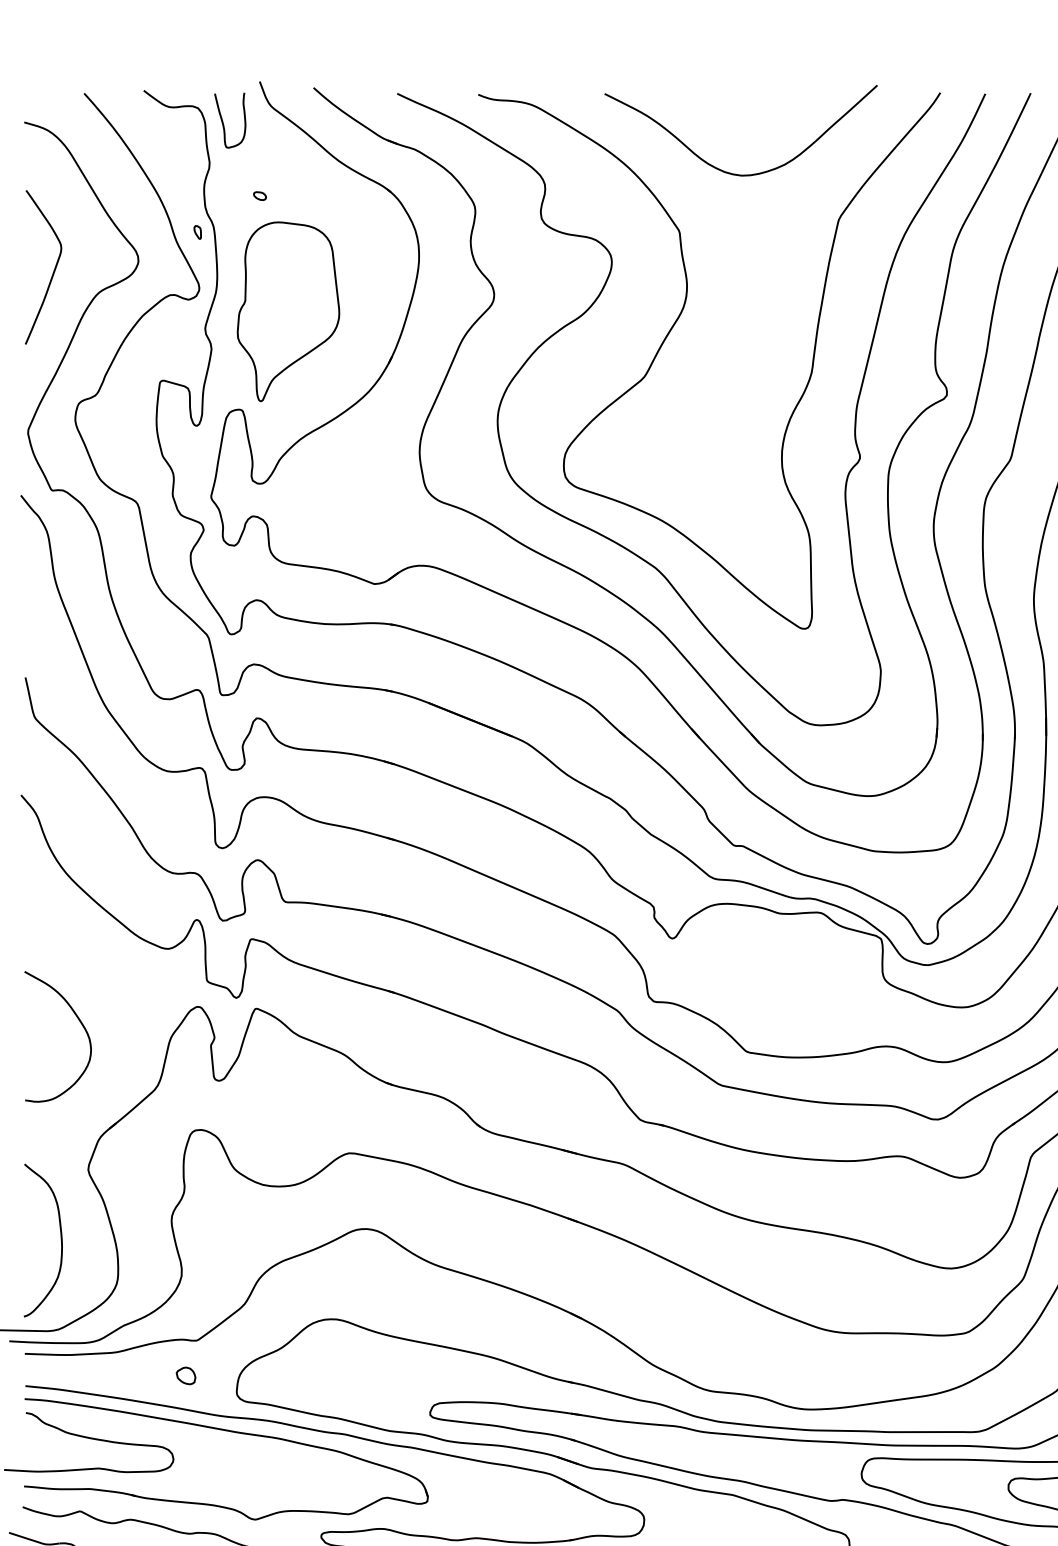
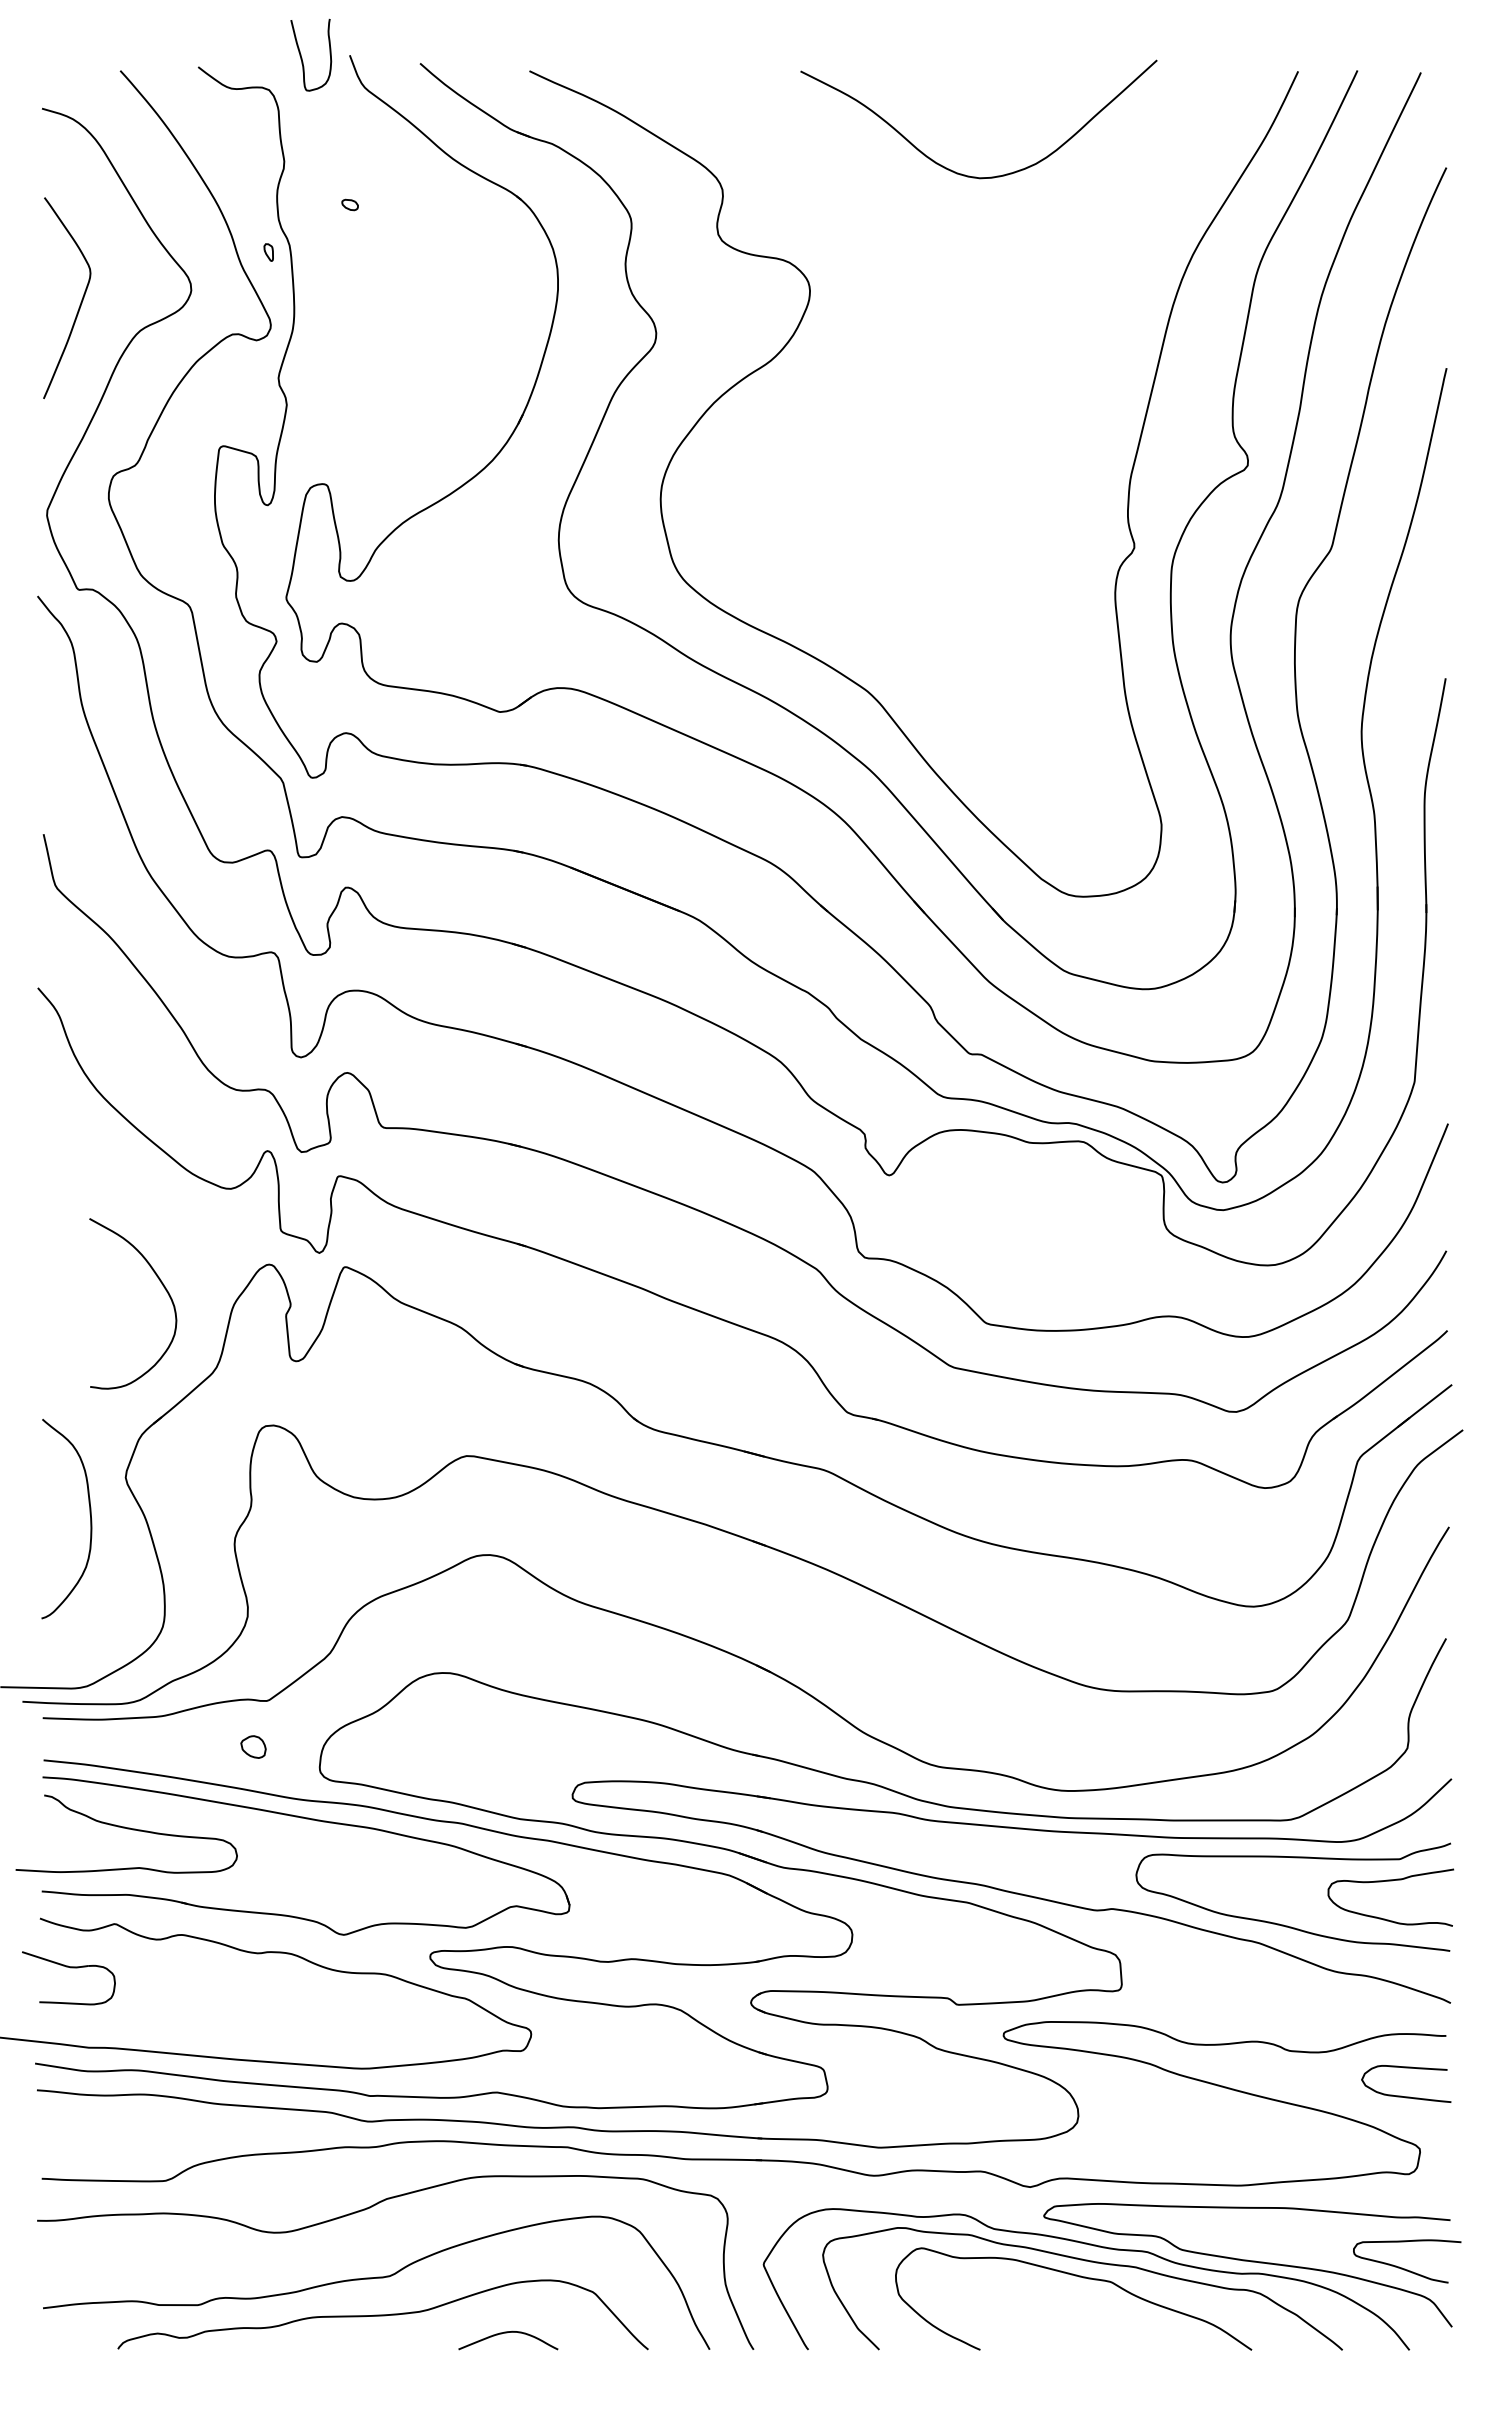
curve: (223, 122) -> (302, 57), moved
part: (288, 312) -> (387, 356), removed
curve: (667, 337) -> (882, 389), removed
curve: (79, 1022) -> (161, 1284), moved
curve: (60, 1237) -> (89, 1514), moved

